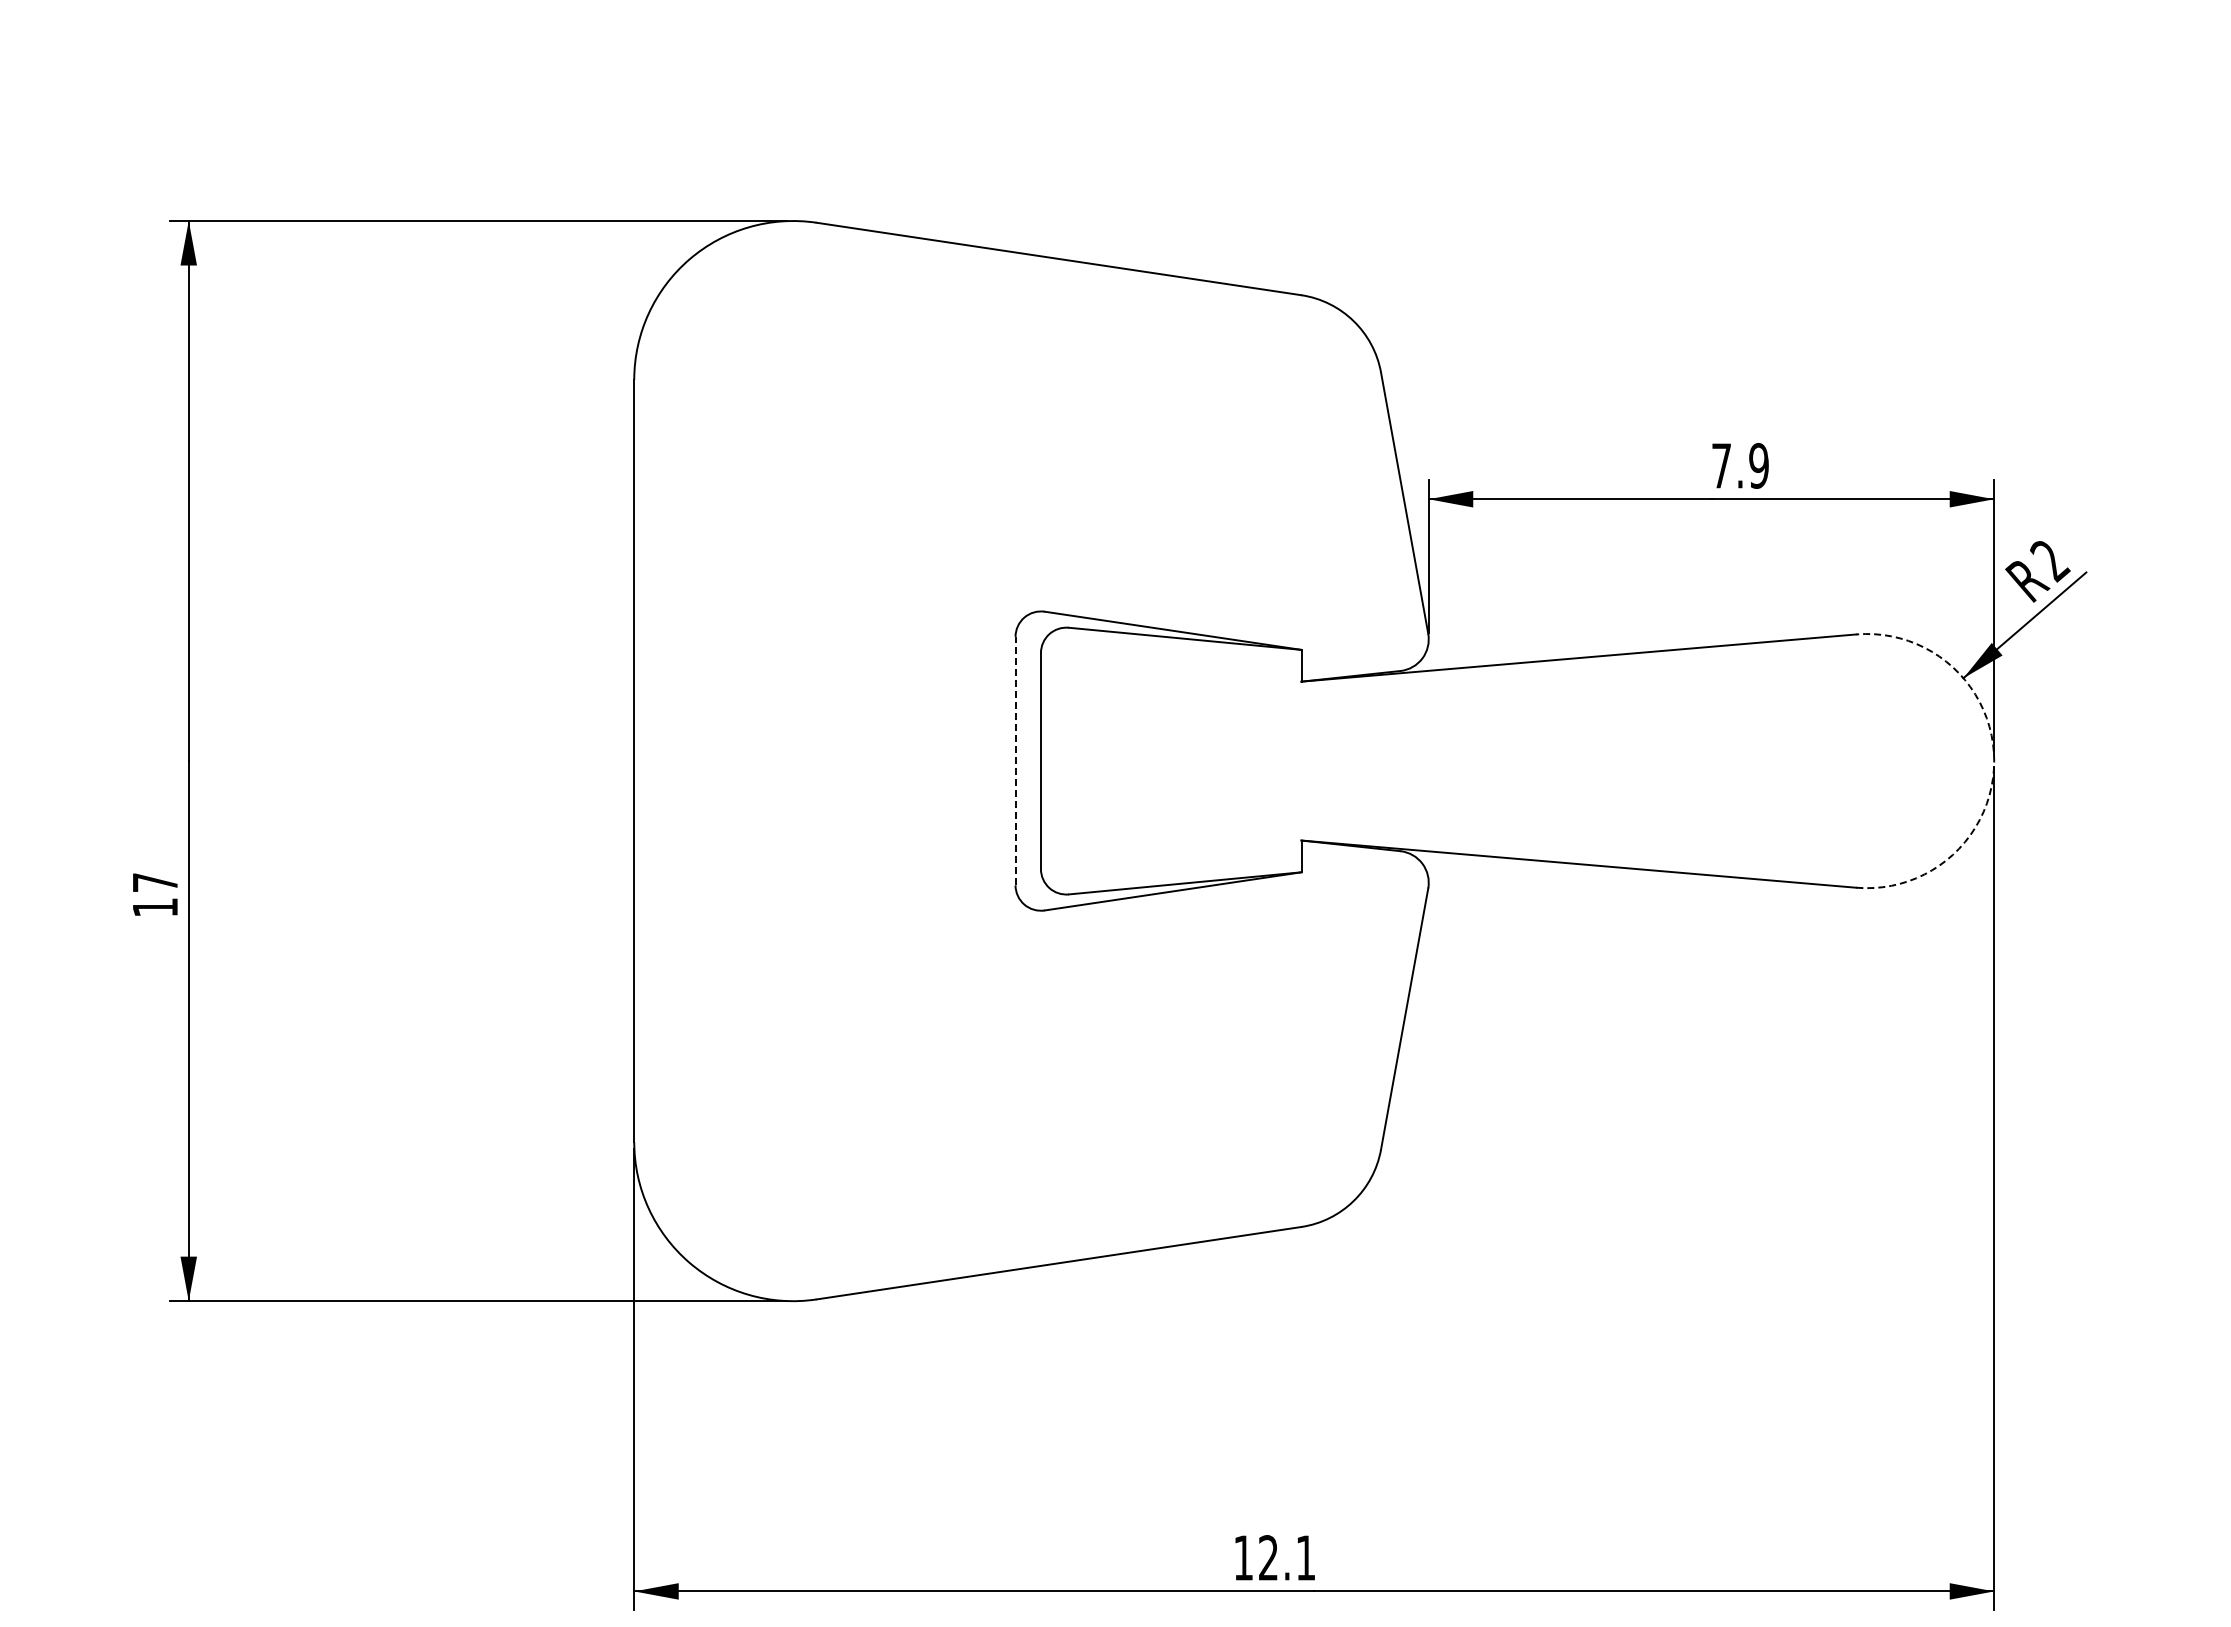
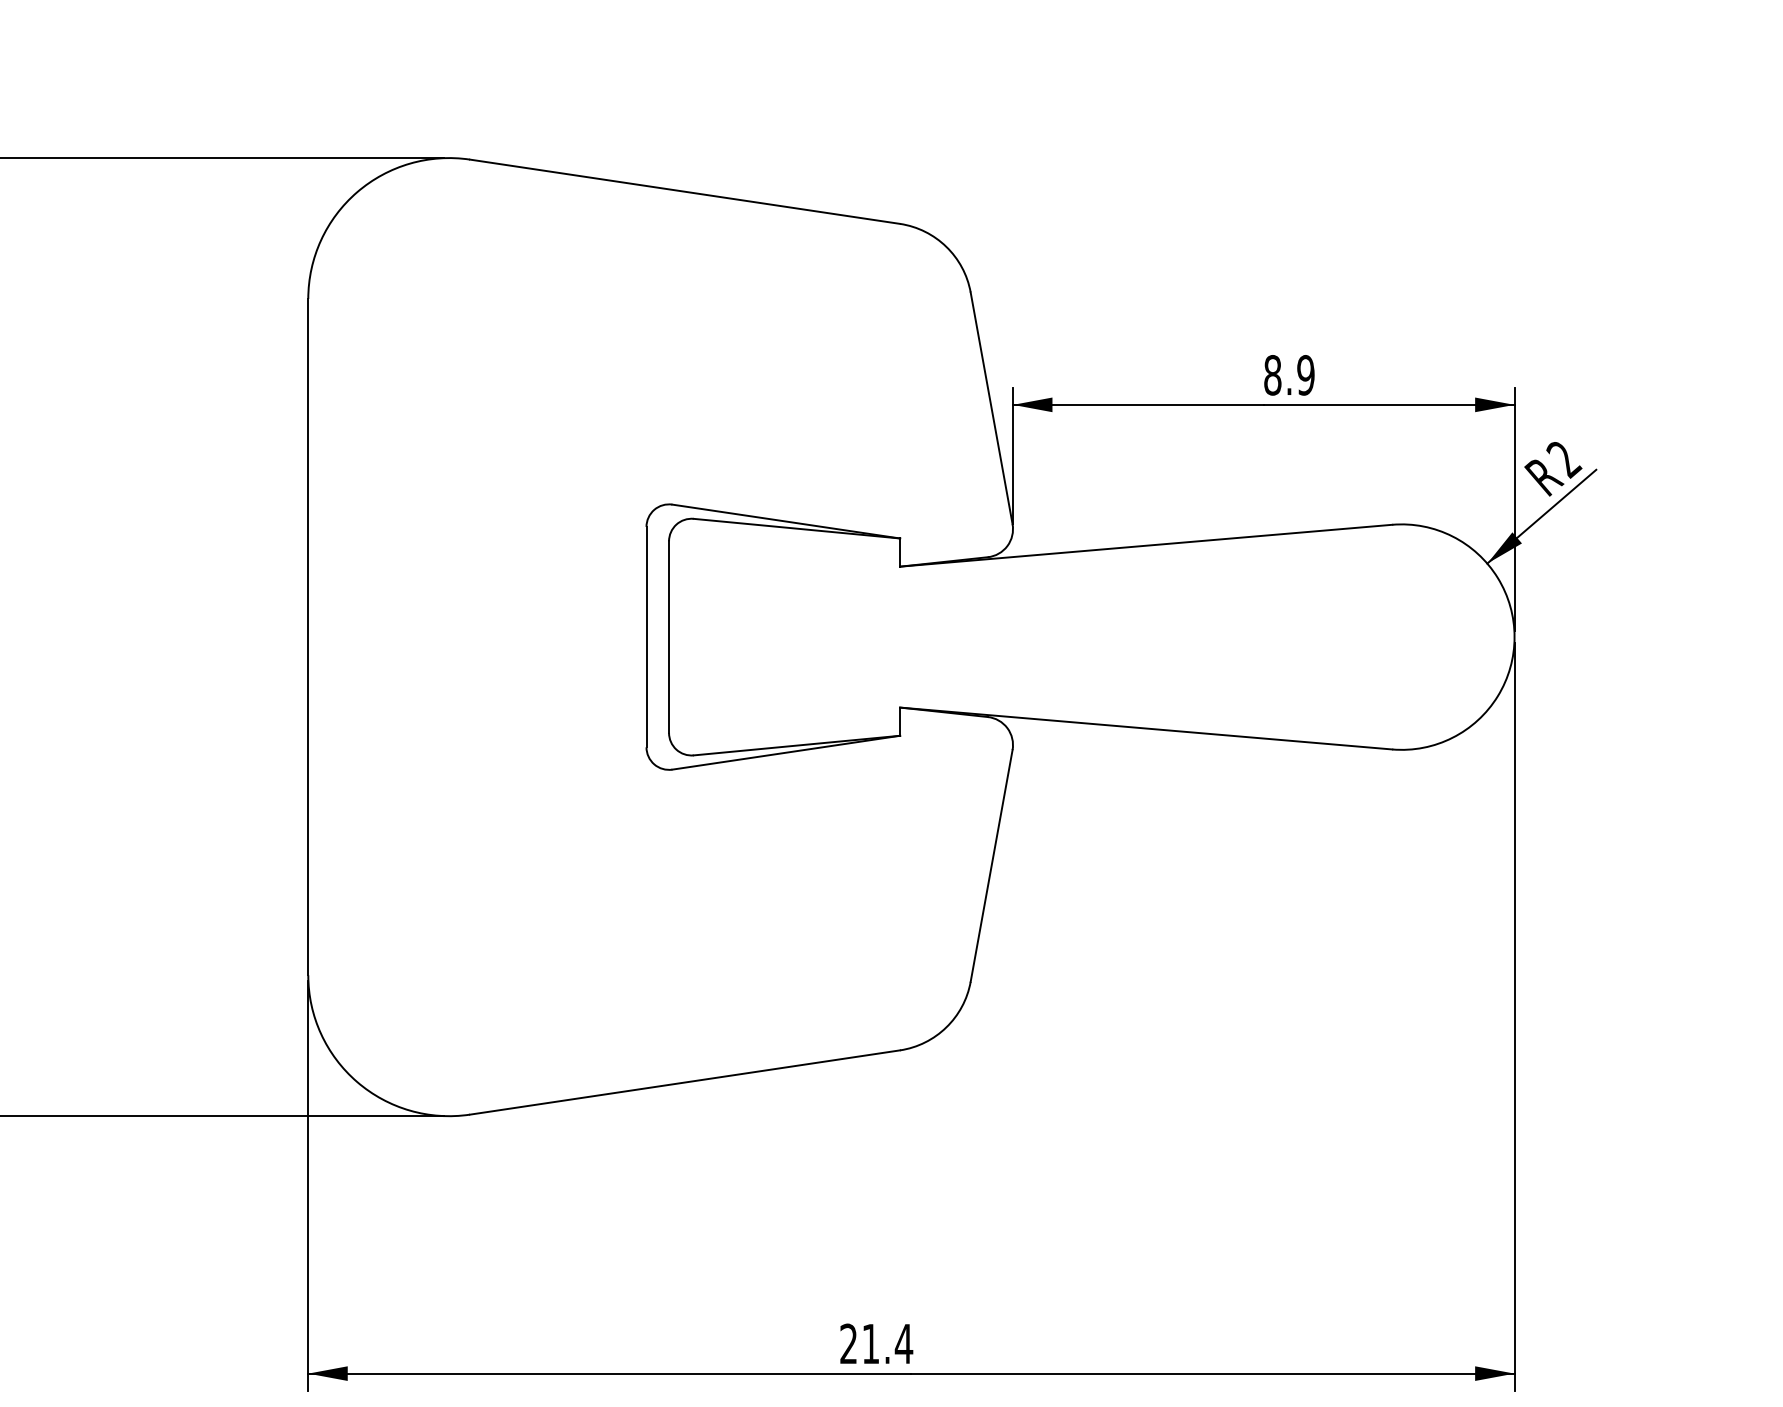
text: (1721, 465) -> (1272, 374), 7.9 -> 8.9
line: (1015, 760) -> (646, 636), dashed -> solid
arc: (1994, 761) -> (1514, 637), dashed -> solid
text: (1275, 1557) -> (877, 1343), 12.1 -> 21.4

